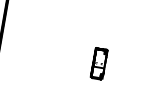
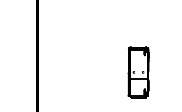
part: (99, 63) -> (138, 72), size x1.67

